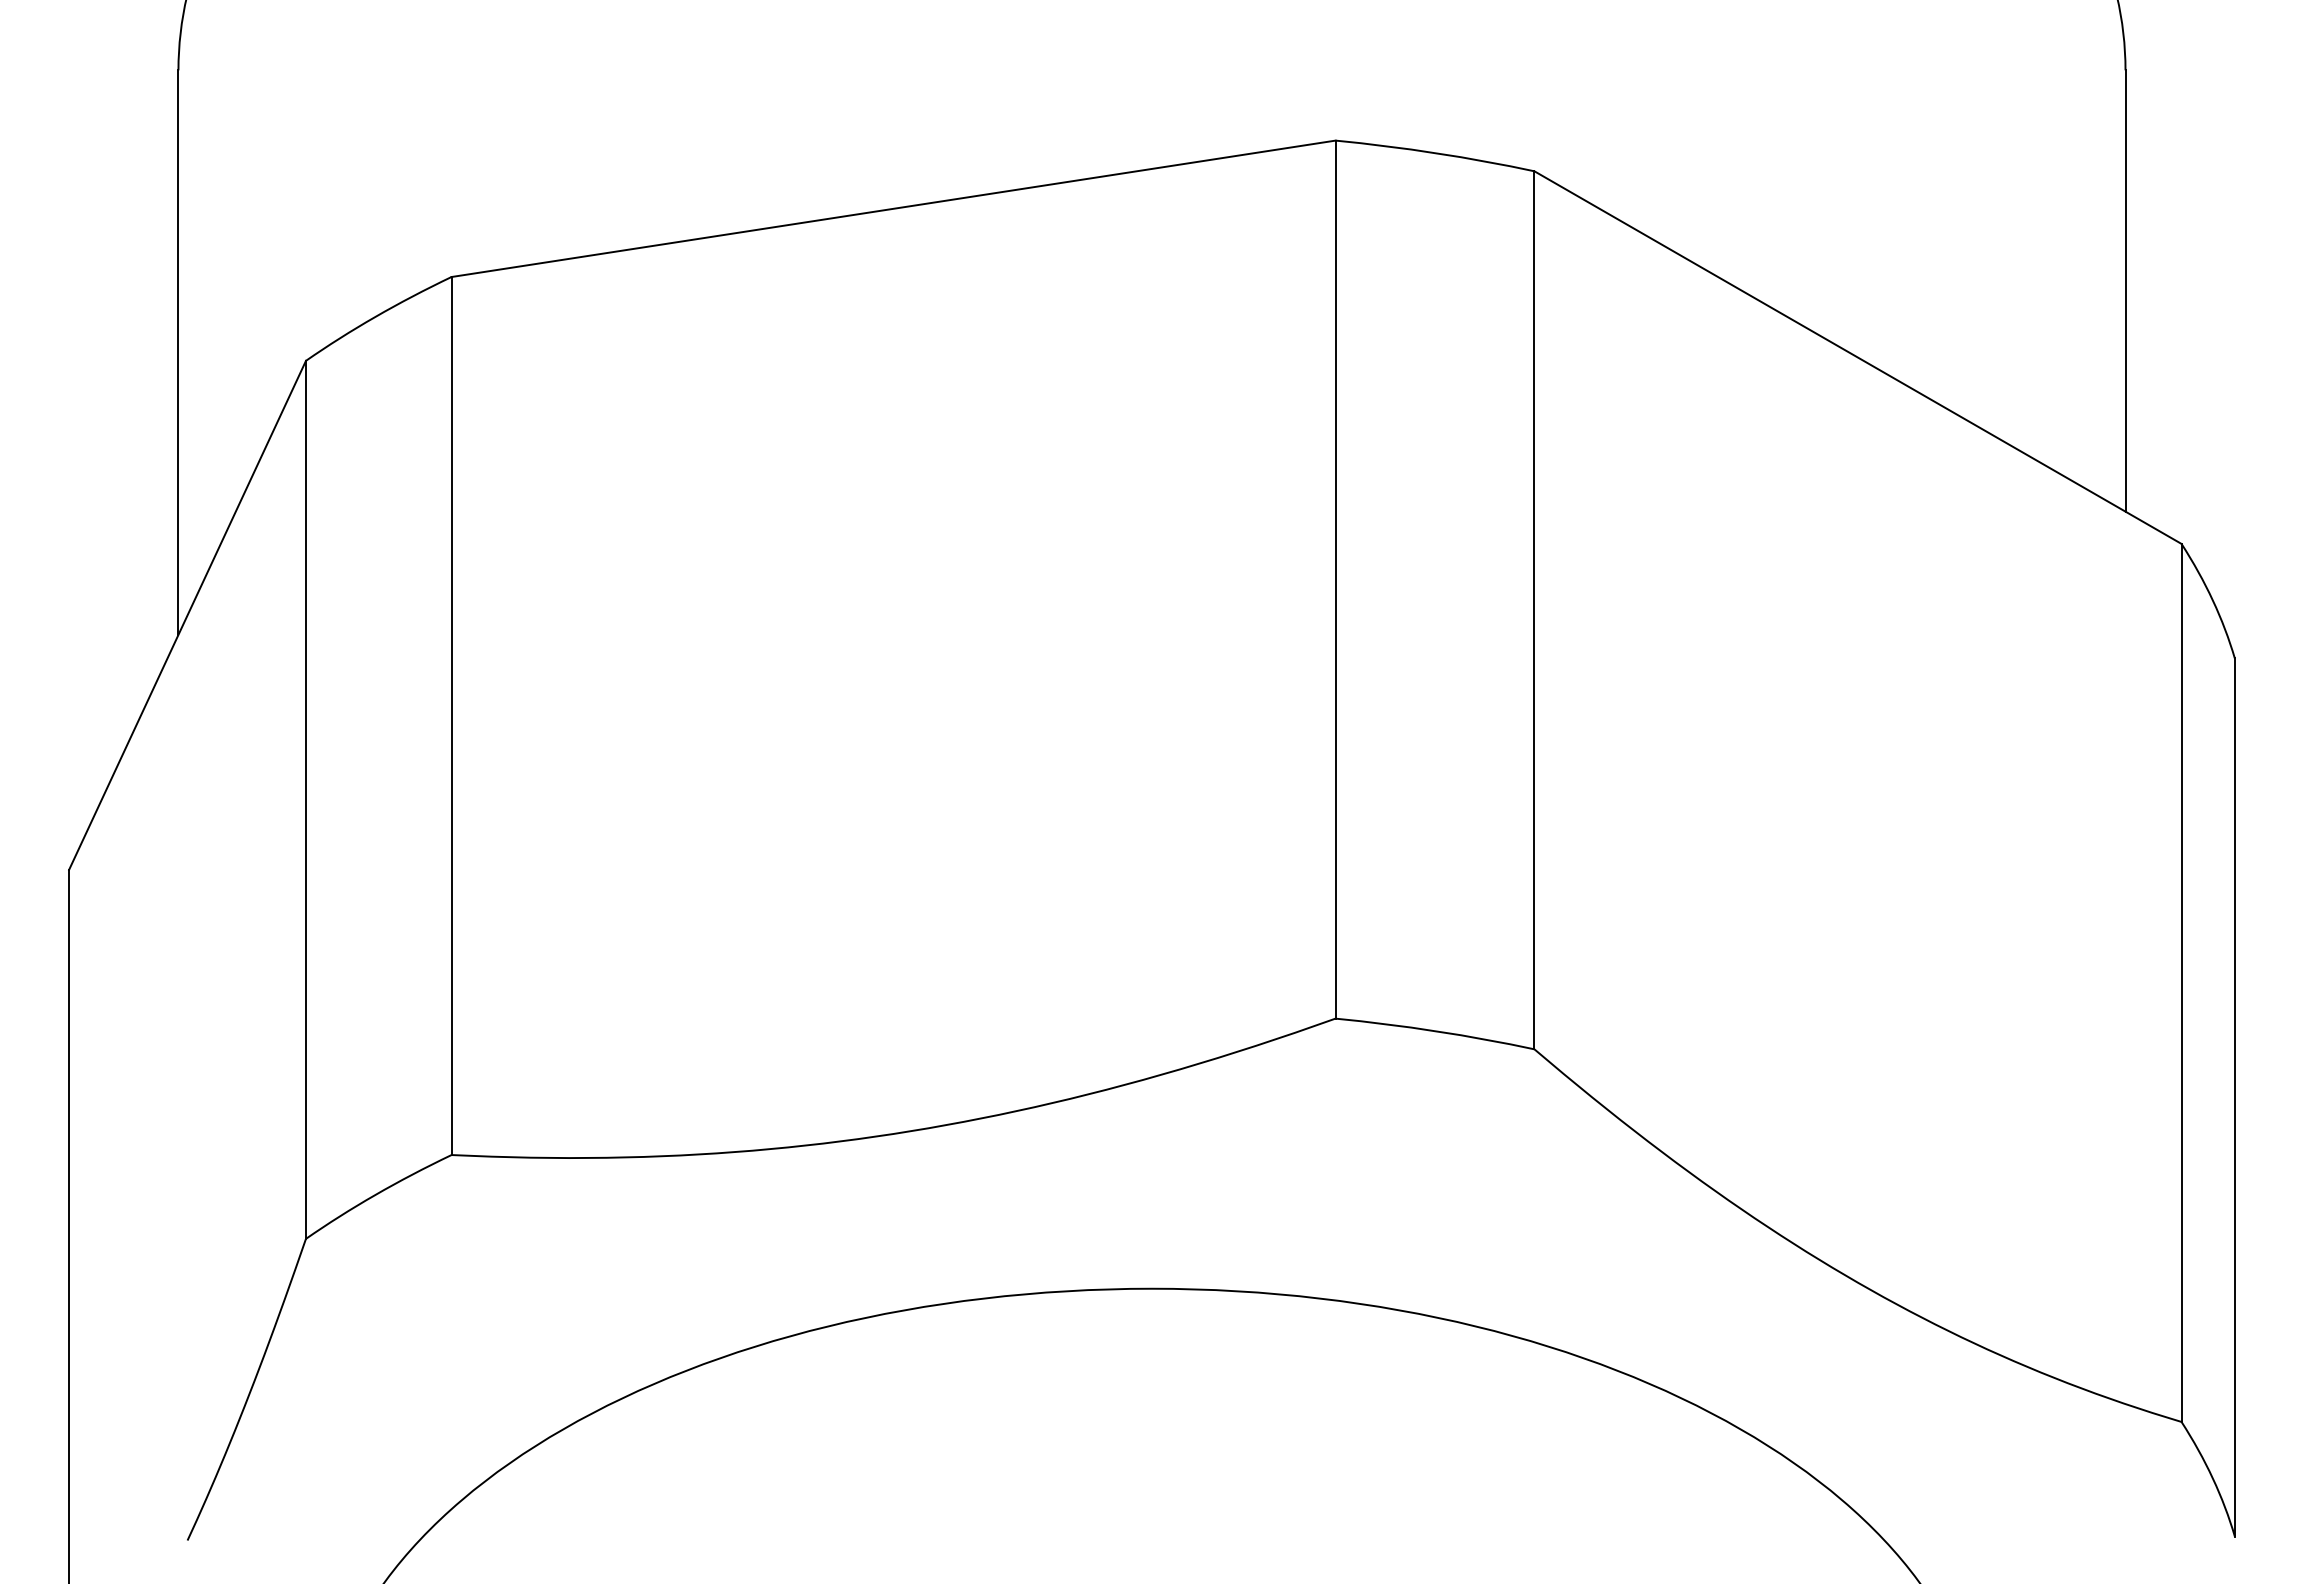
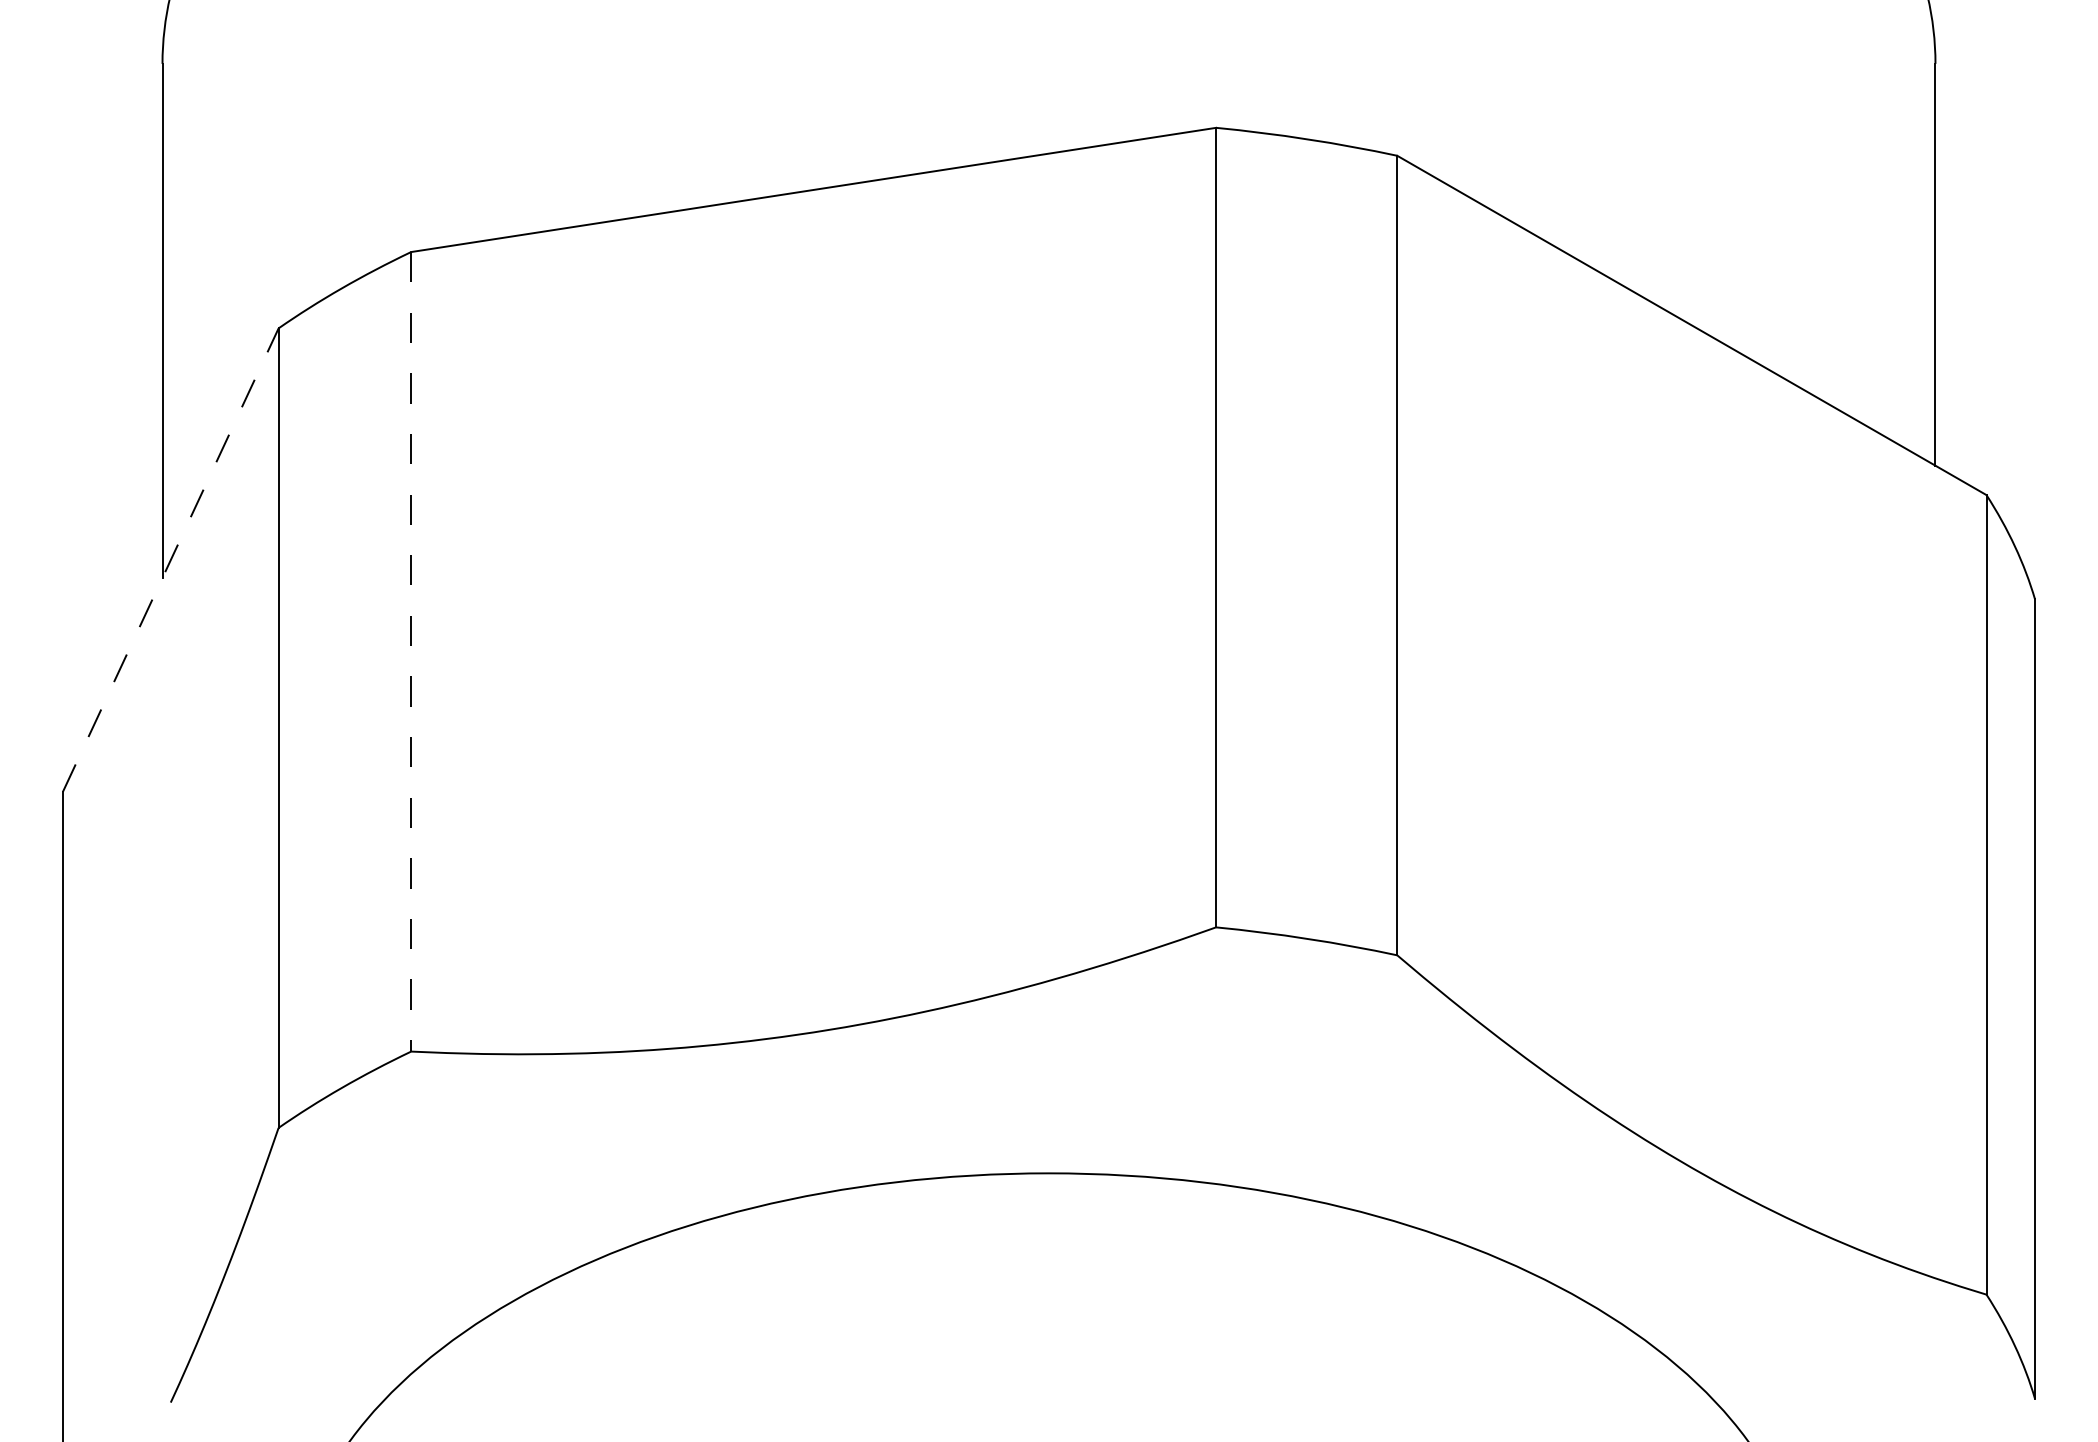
line: (187, 615) -> (170, 560), solid -> dashed
line: (451, 716) -> (411, 652), solid -> dashed

